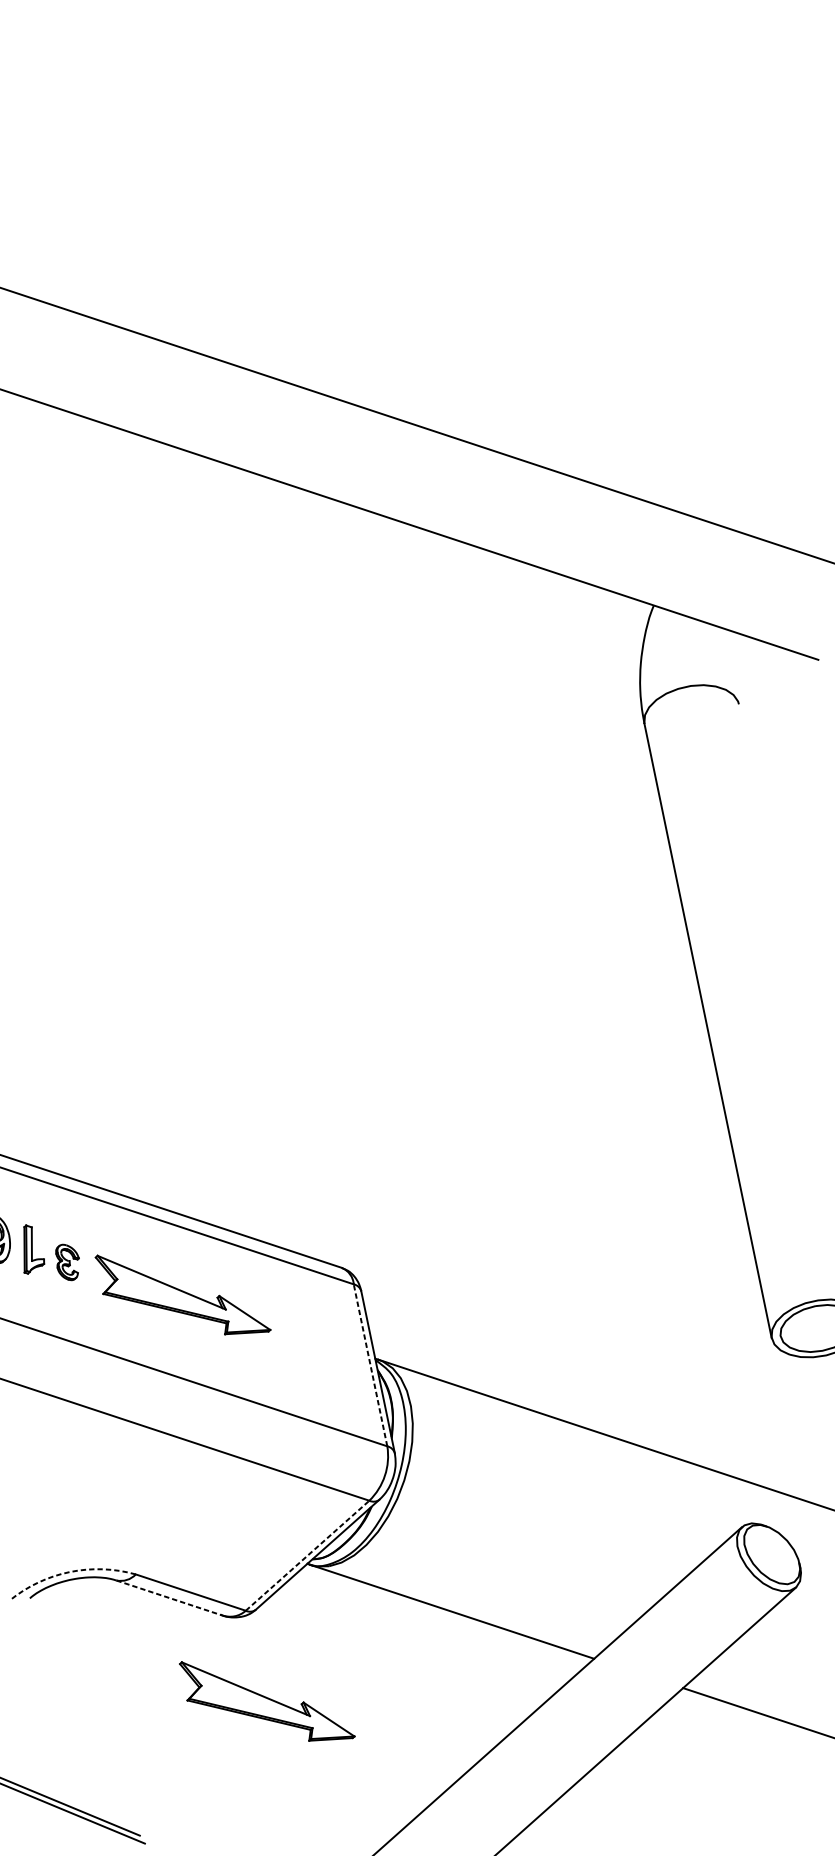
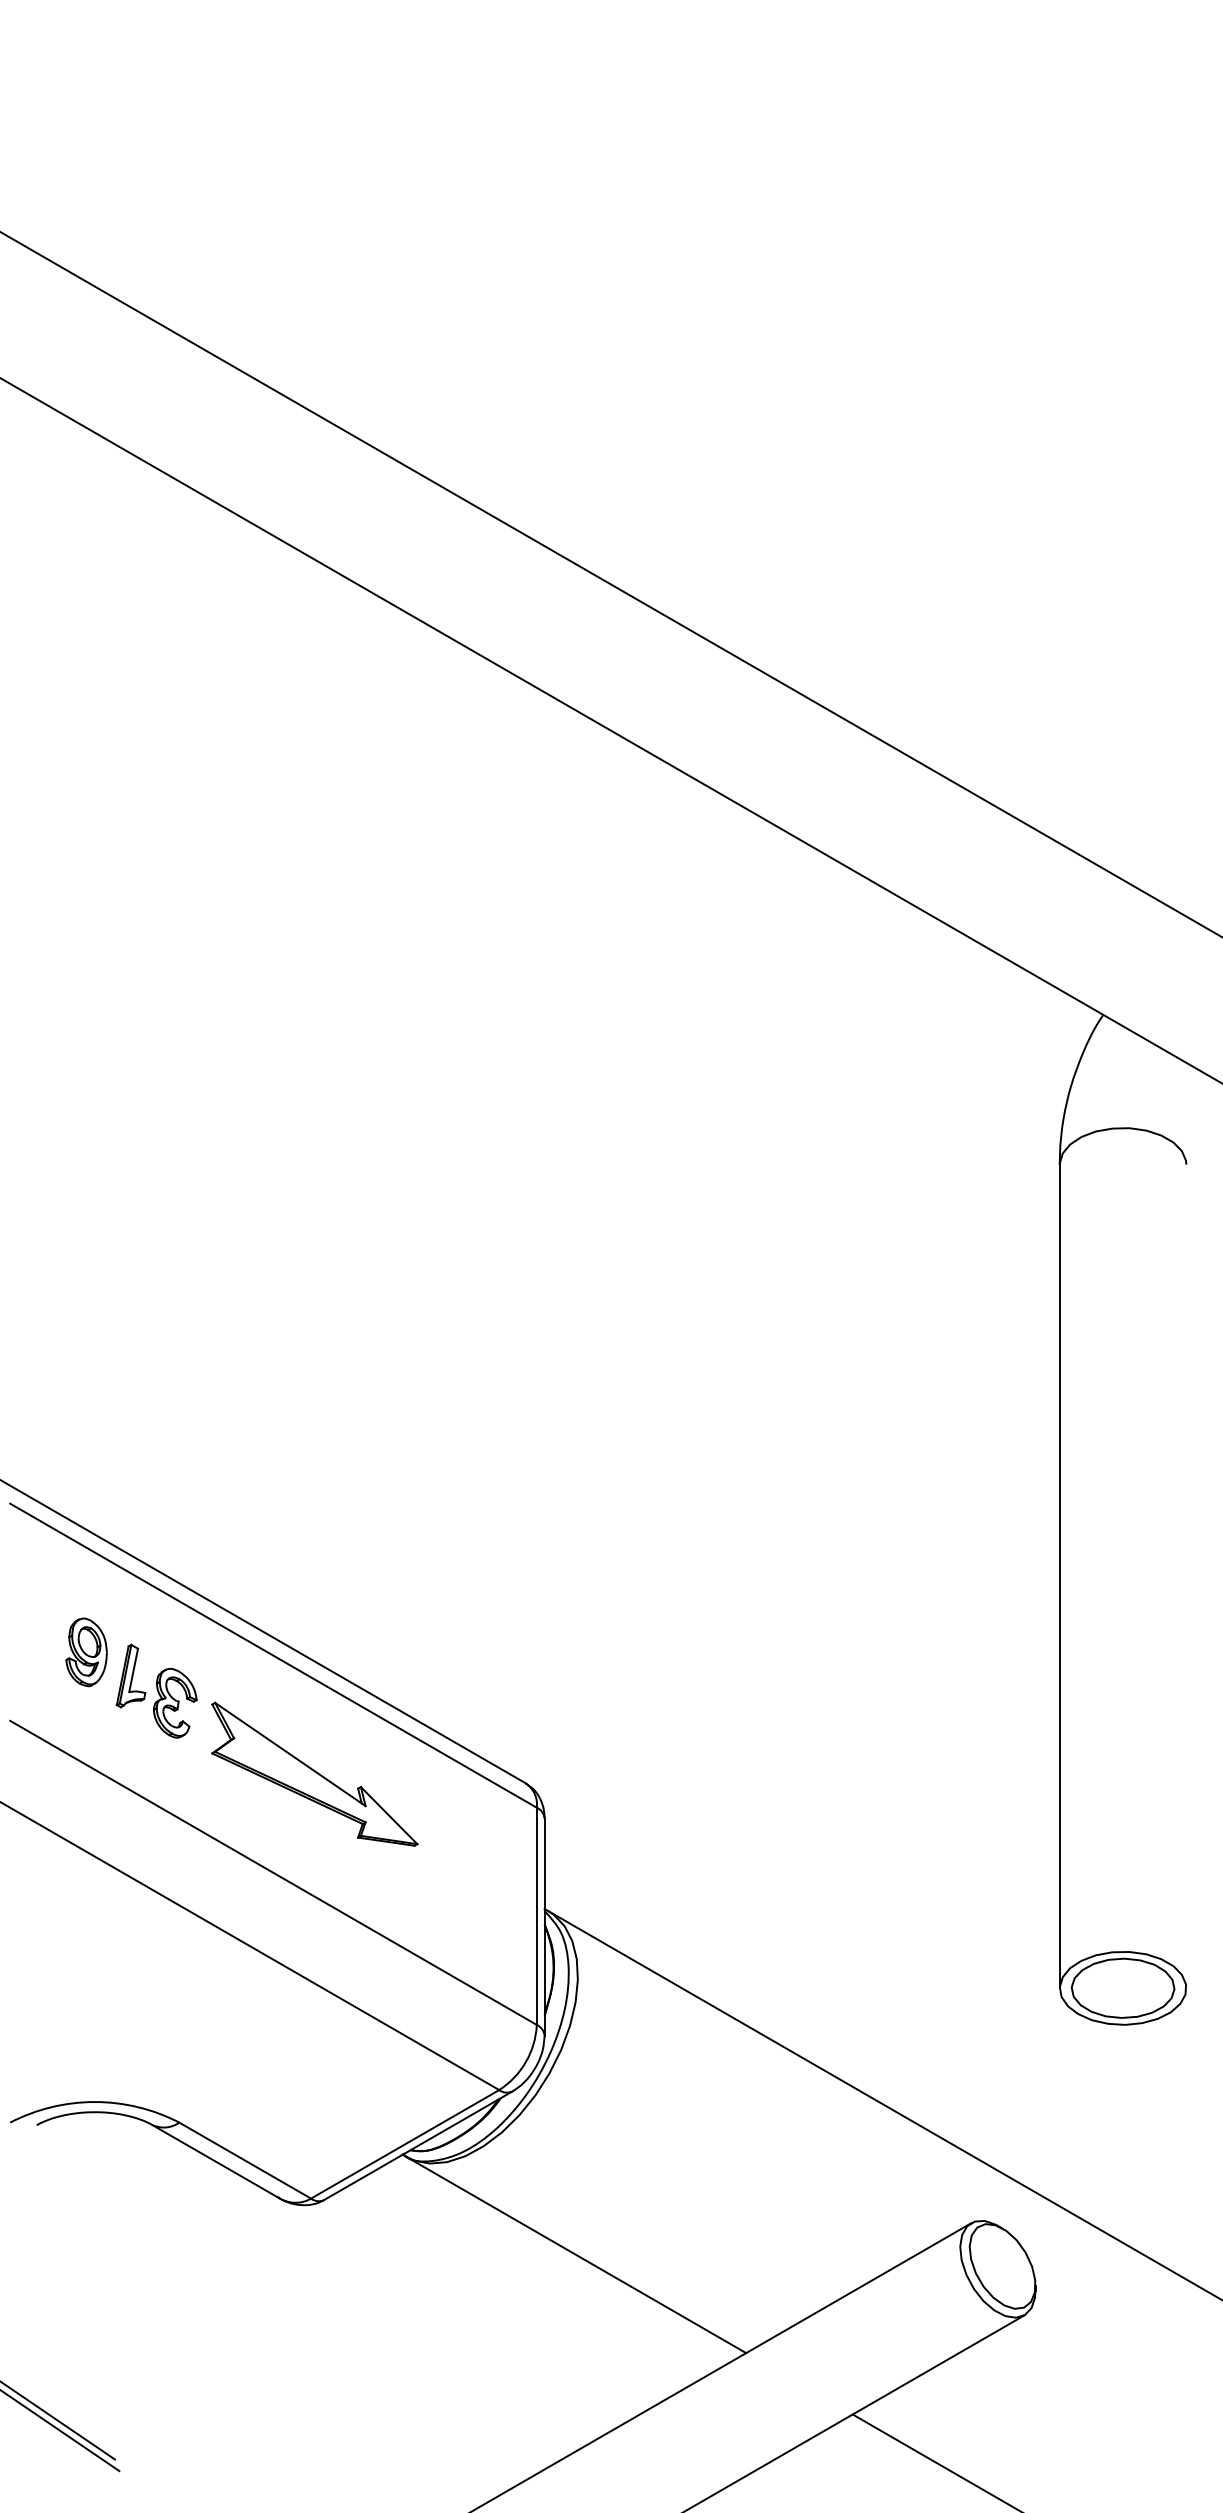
part: (68, 1262) -> (175, 1703), size x1.43
line: (370, 1365) -> (536, 1916), dashed -> solid
line: (307, 1555) -> (405, 2144), dashed -> solid
arc: (69, 1572) -> (94, 2102), dashed -> solid
line: (168, 1597) -> (215, 2161), dashed -> solid
part: (266, 1699) -> (314, 2318), removed

